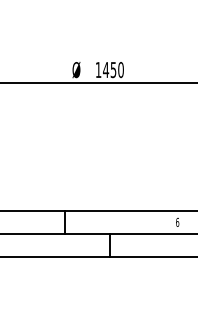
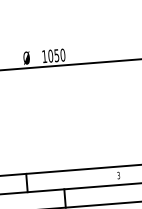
text: (106, 70) -> (51, 56), 1450 -> 1050
text: (177, 221) -> (118, 174), 6 -> 3

